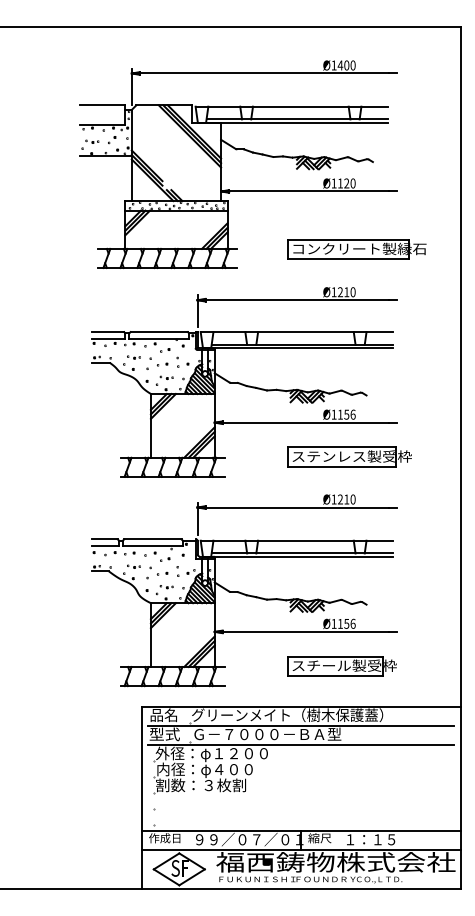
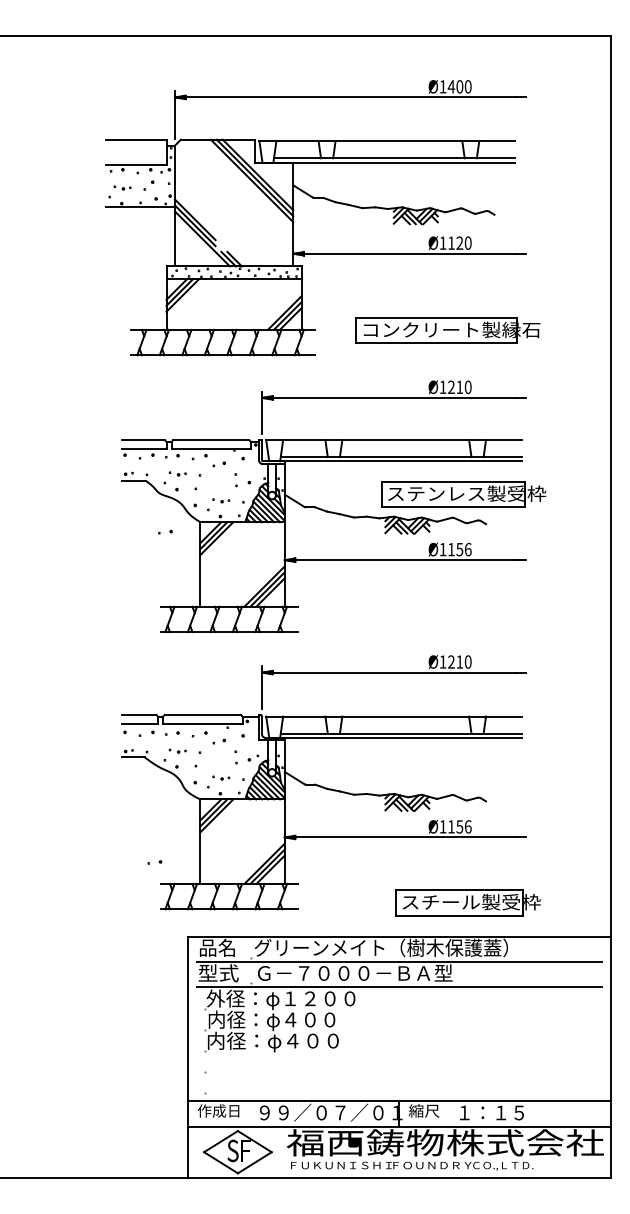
part: (356, 249) -> (447, 330), moved
part: (162, 364) -> (165, 532), moved
part: (349, 456) -> (463, 493), moved
part: (162, 573) -> (154, 862), moved
part: (341, 666) -> (467, 903), moved
text: (205, 785) -> (272, 1041), 割数：３枚割 -> 内径：φ４００

